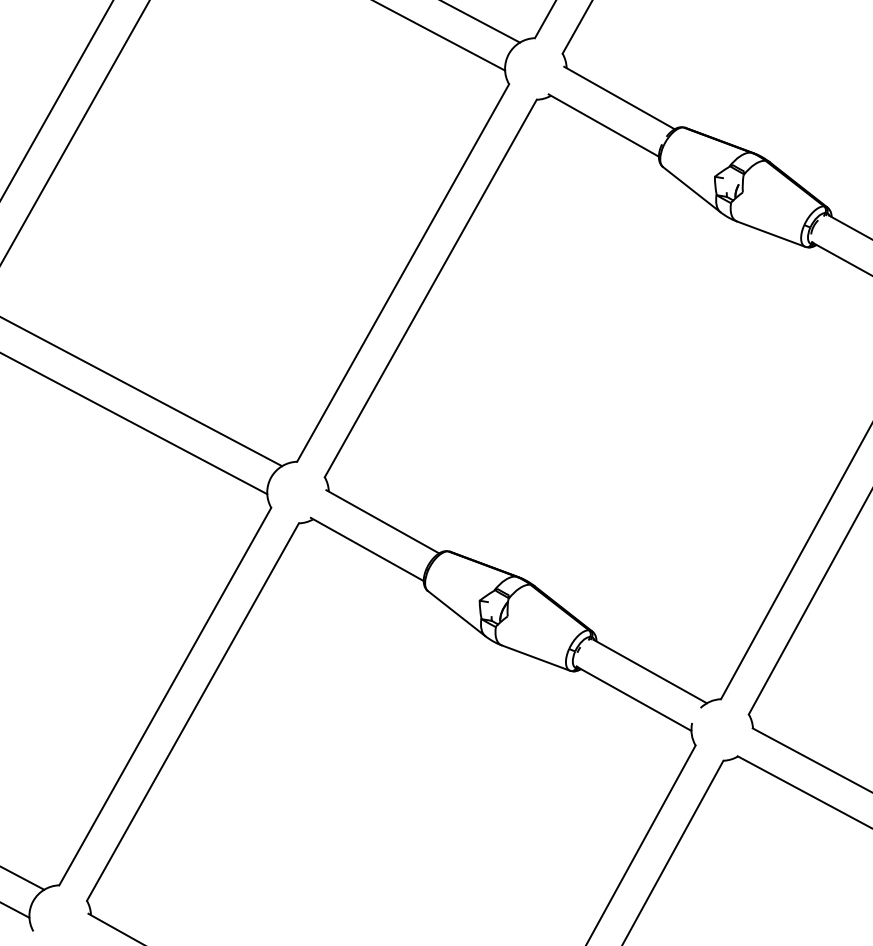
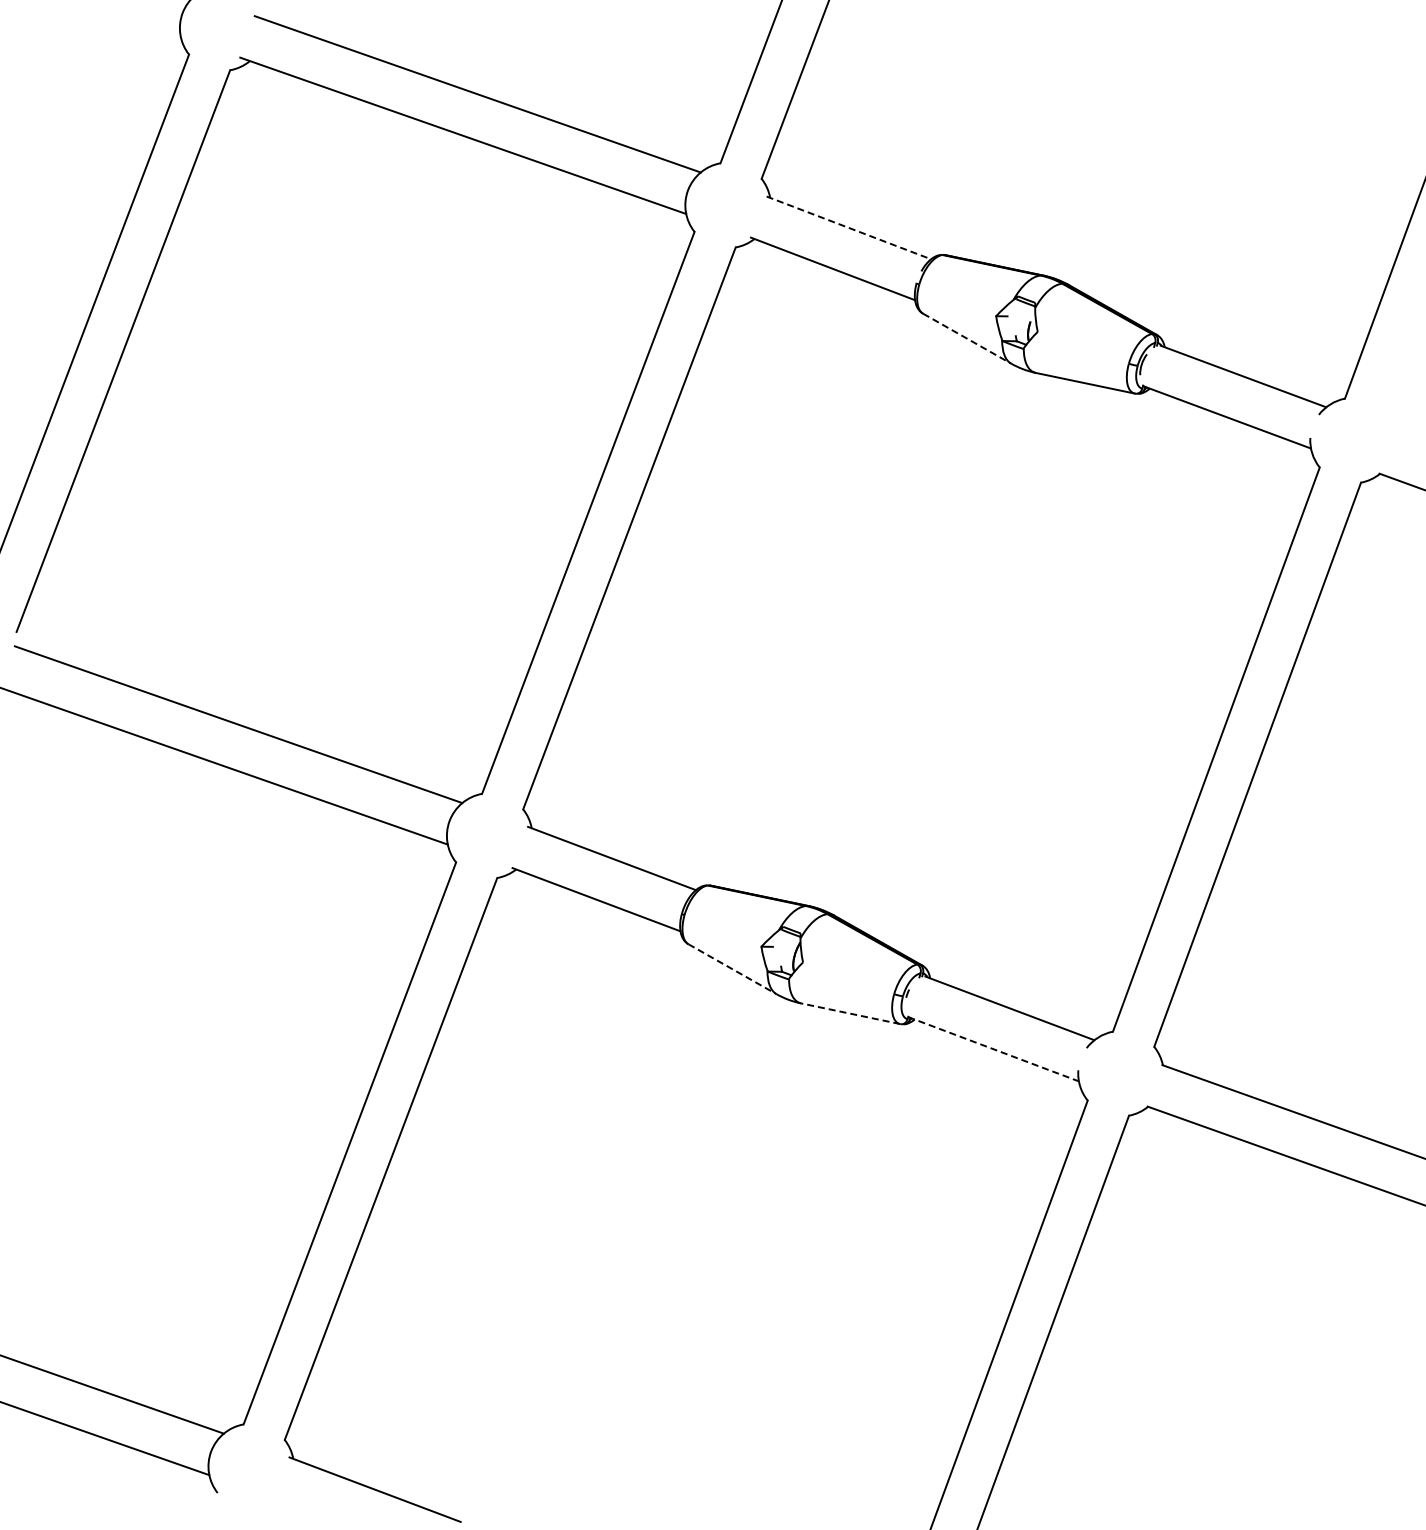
line: (619, 98) -> (849, 228), solid -> dashed
line: (692, 189) -> (967, 338), solid -> dashed
line: (456, 613) -> (732, 969), solid -> dashed
line: (536, 657) -> (850, 1013), solid -> dashed
line: (634, 699) -> (994, 1049), solid -> dashed

